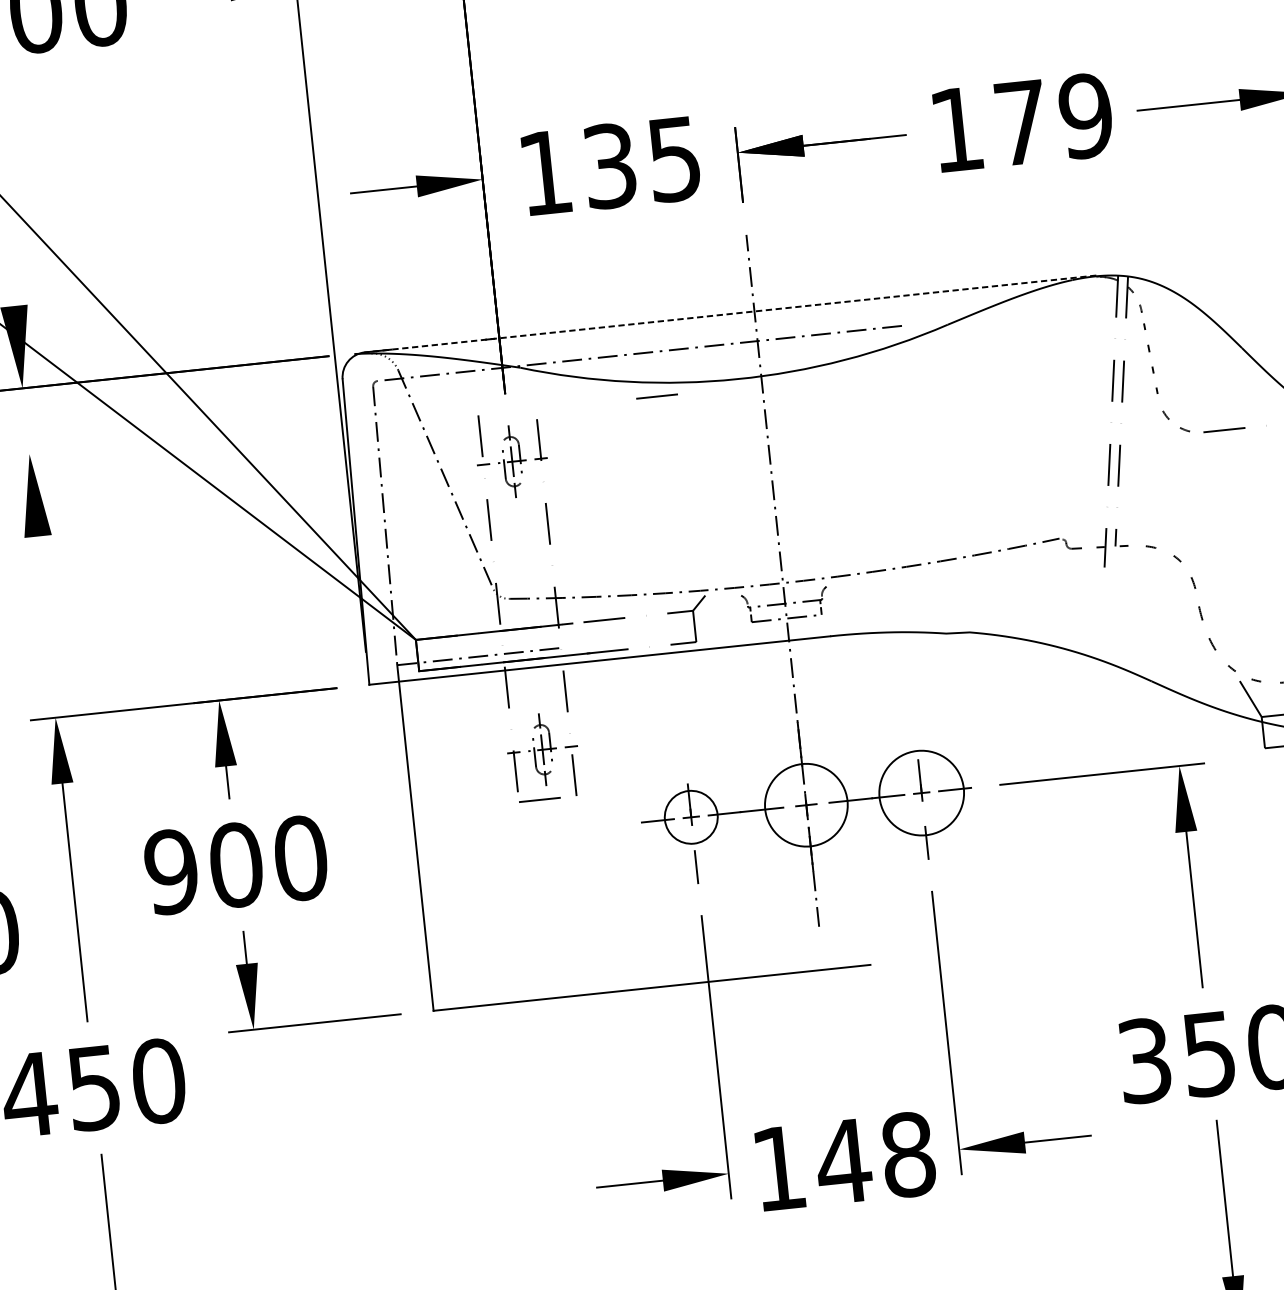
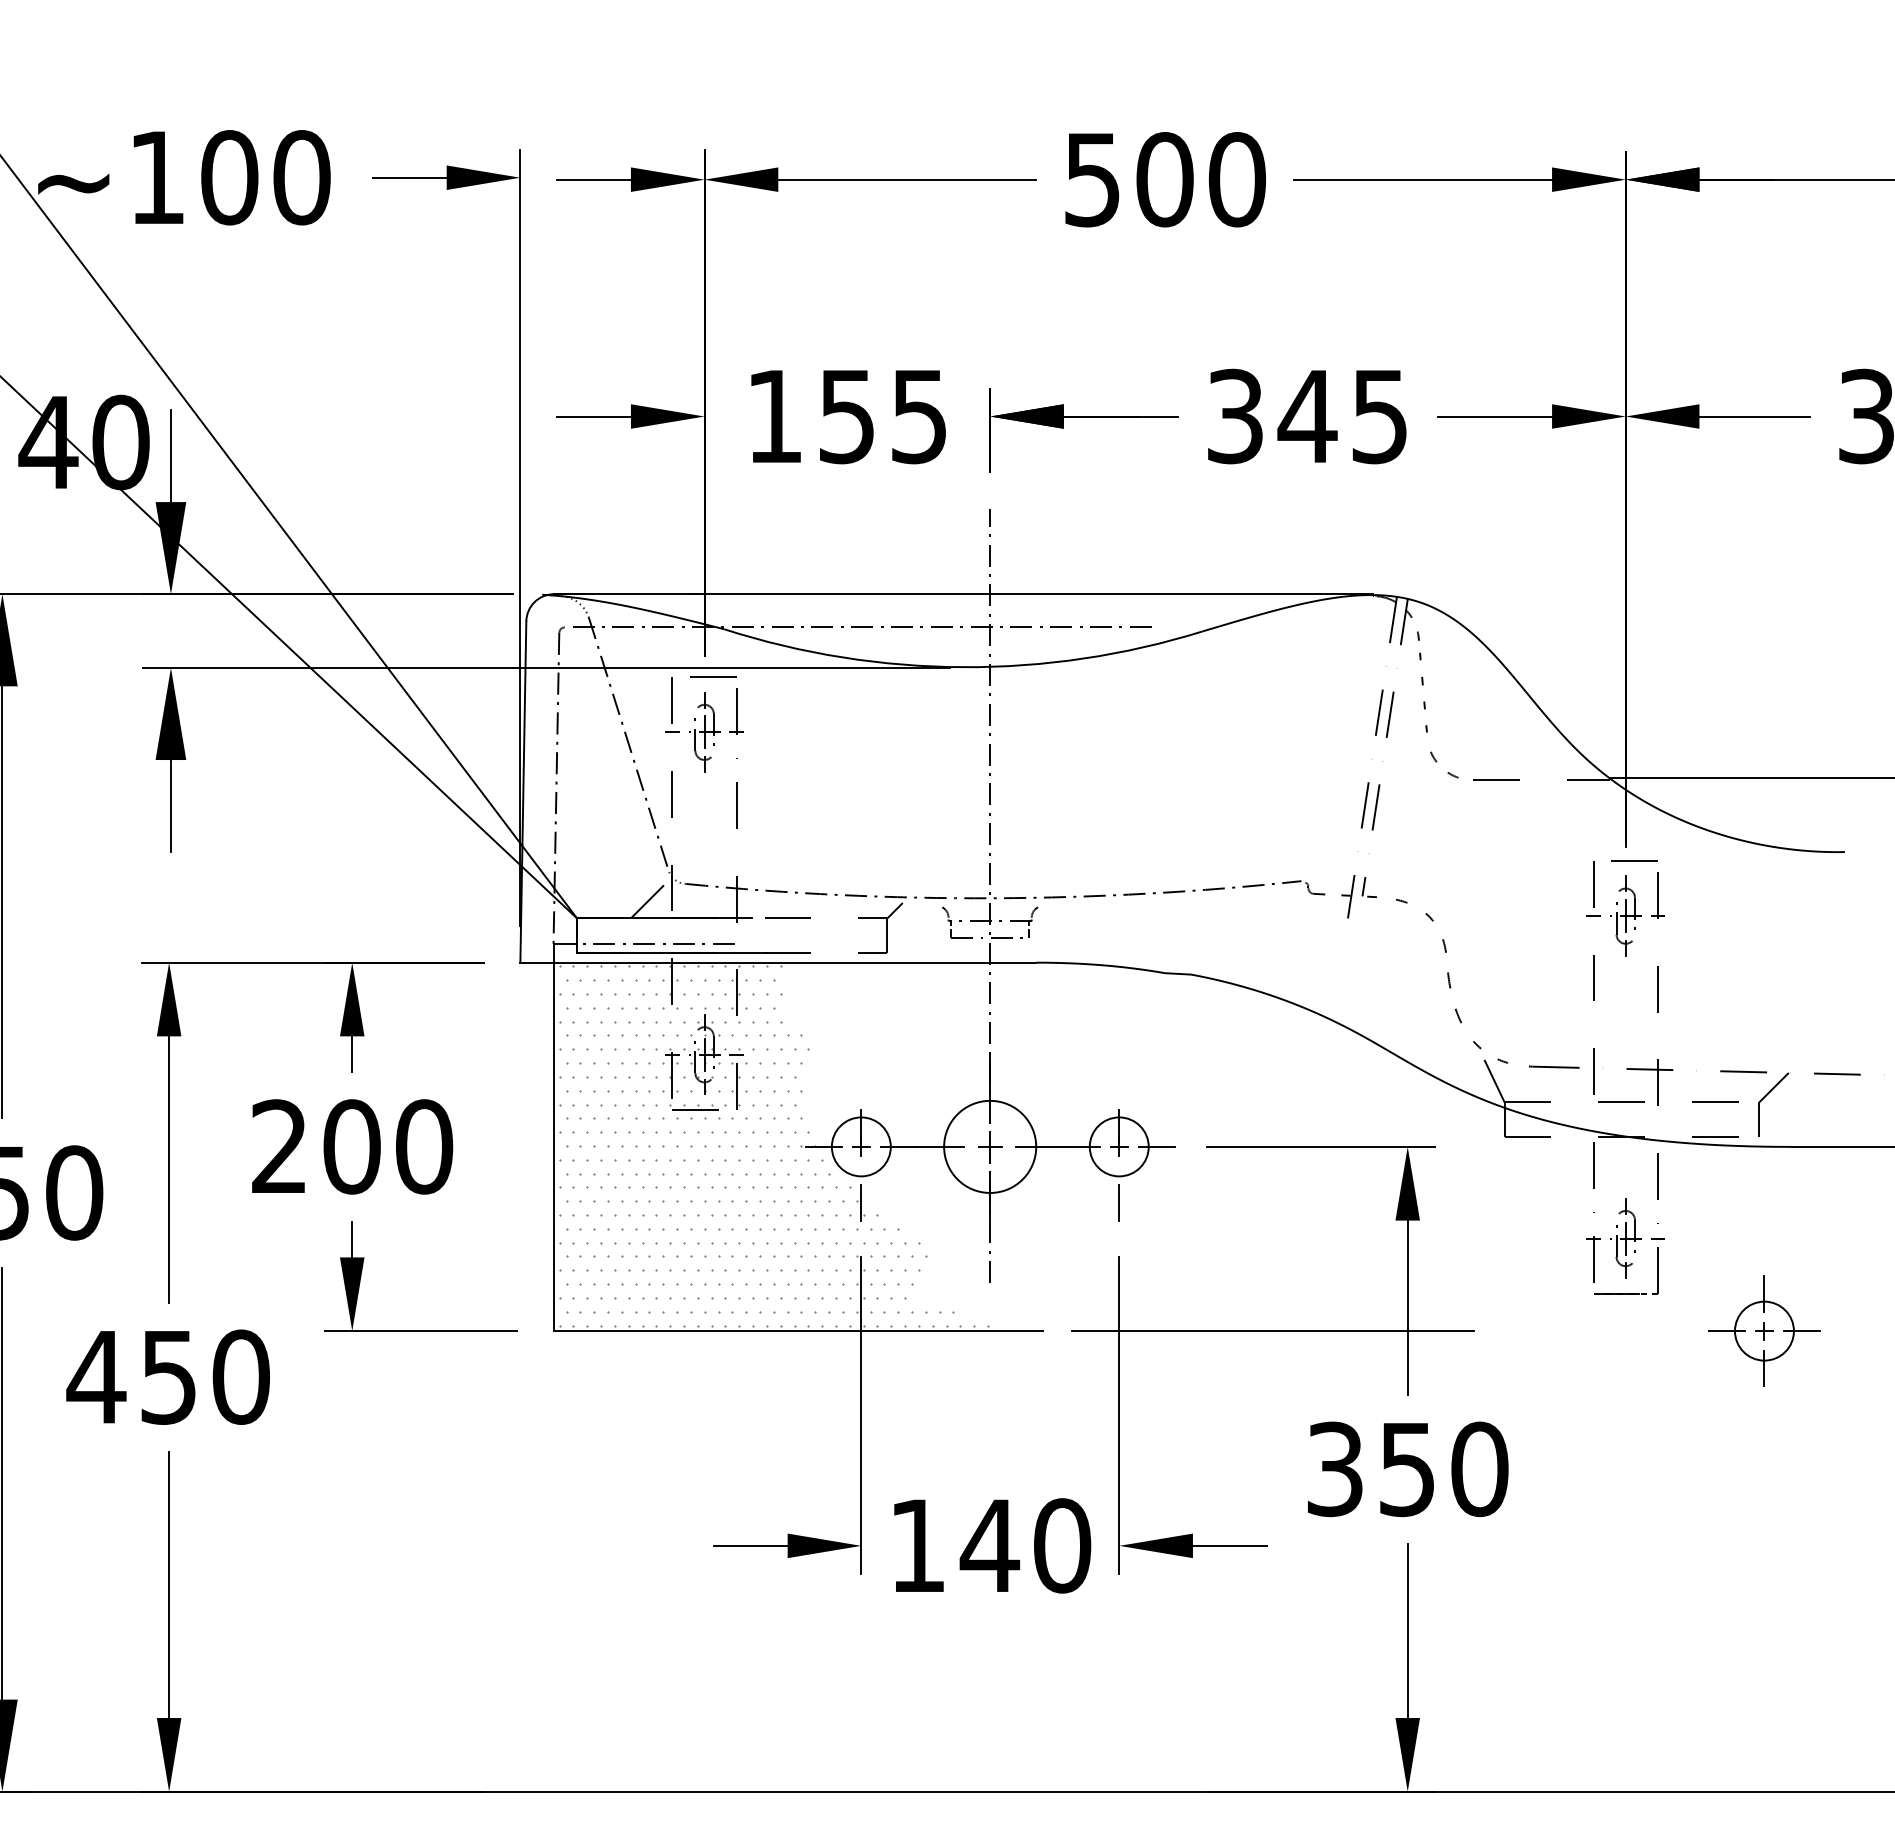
text: (1022, 122) -> (1308, 416), 179 -> 345
text: (609, 166) -> (846, 416), 135 -> 155
line: (9, 264) -> (170, 455), added
line: (729, 314) -> (962, 594), dashed -> solid
line: (657, 396) -> (713, 676), moved
line: (364, 418) -> (546, 667), added
line: (42, 578) -> (170, 806), added
line: (476, 618) -> (646, 901), added
circle: (920, 792) -> (1118, 1146), size x0.62
hatch: (612, 824) -> (773, 1145), added
text: (171, 871) -> (279, 1146), 900 -> 200
line: (1075, 943) -> (1272, 1331), added
text: (908, 1154) -> (1062, 1545), 148 -> 140

